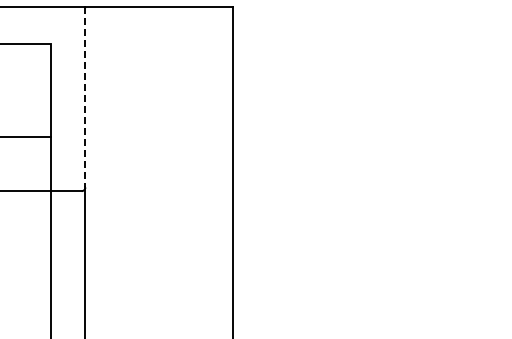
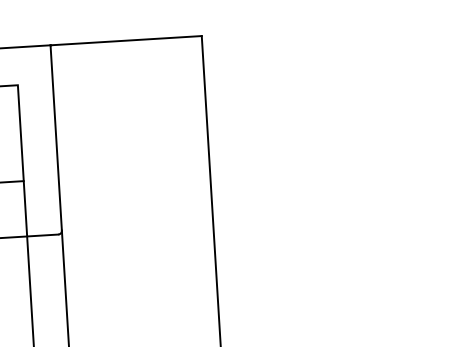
line: (85, 97) -> (56, 138), dashed -> solid

